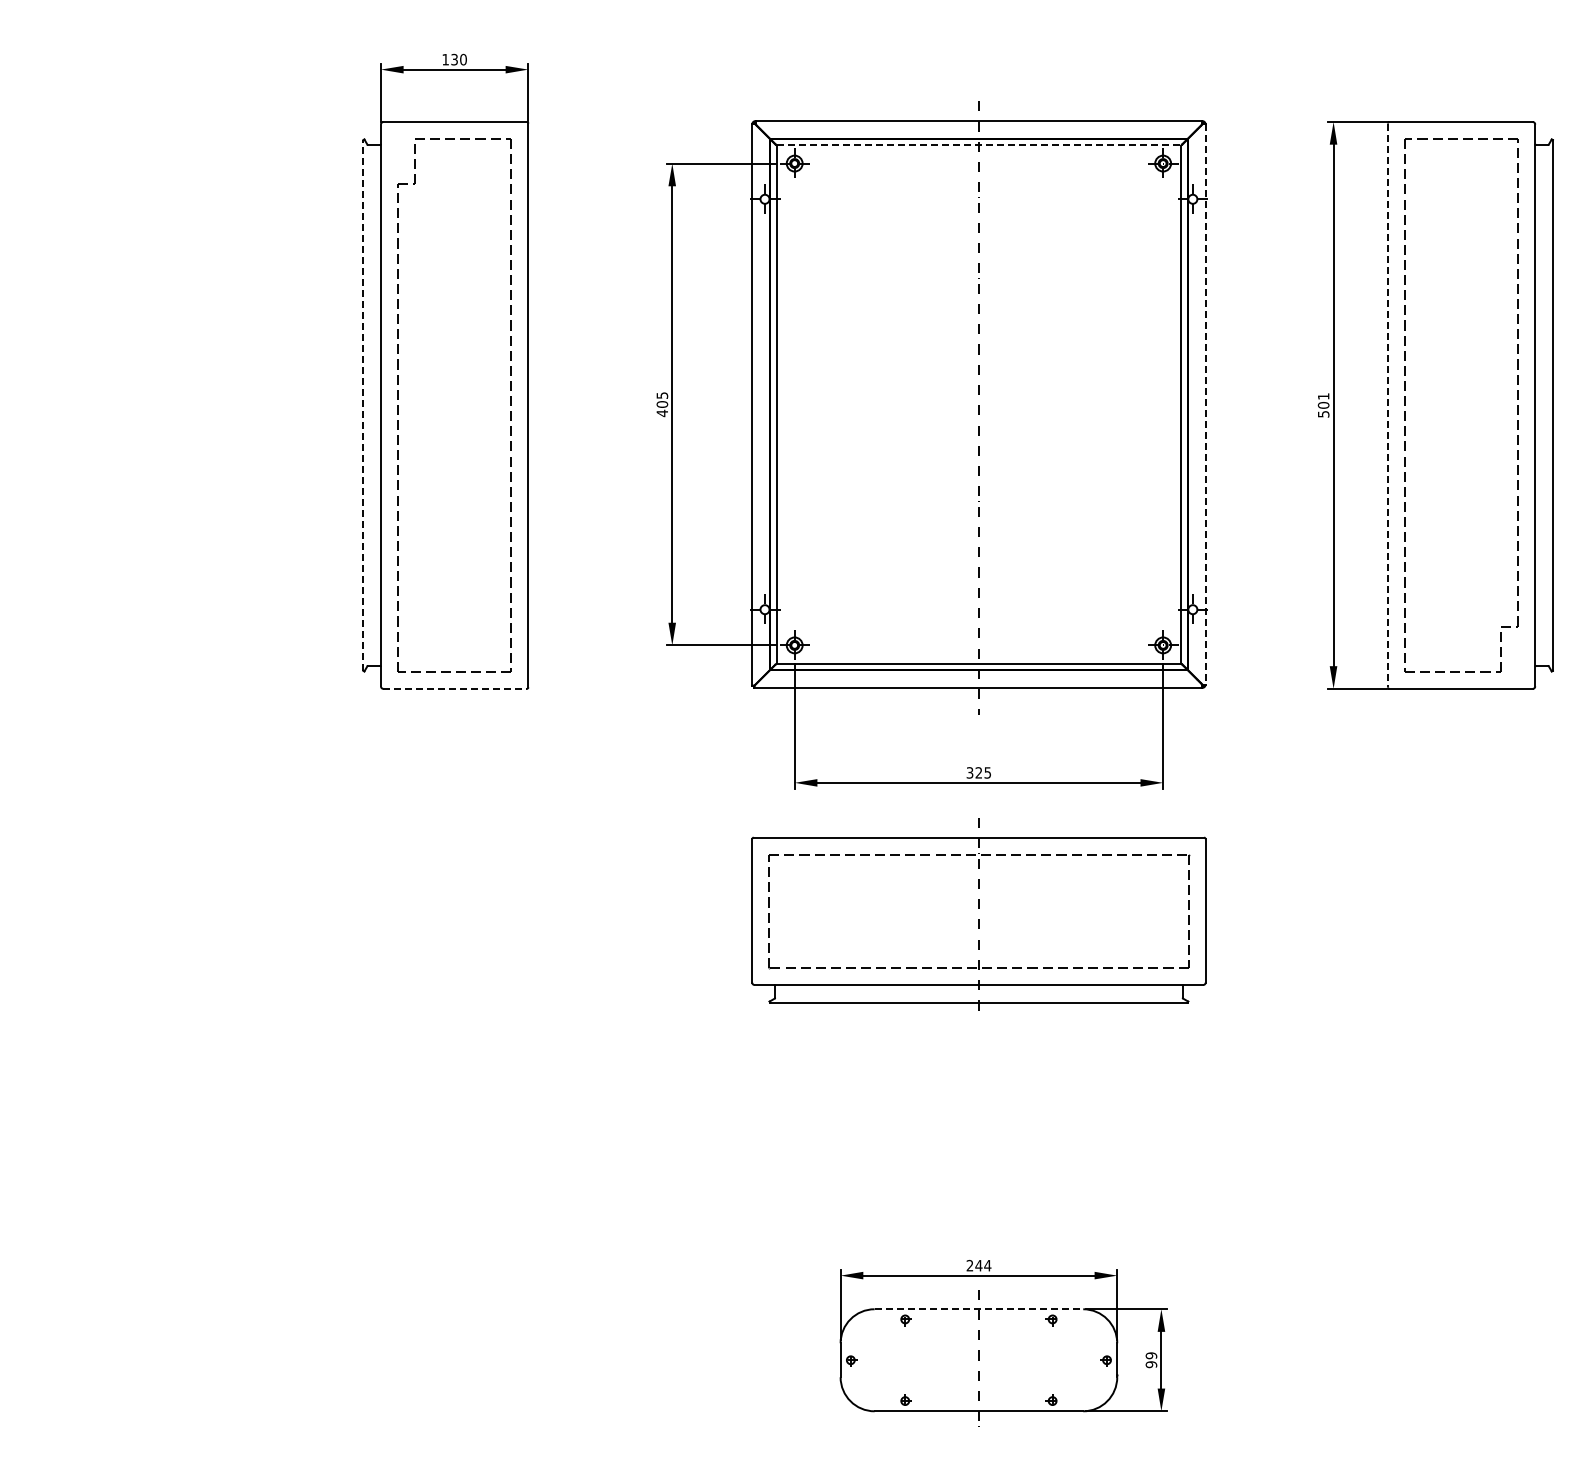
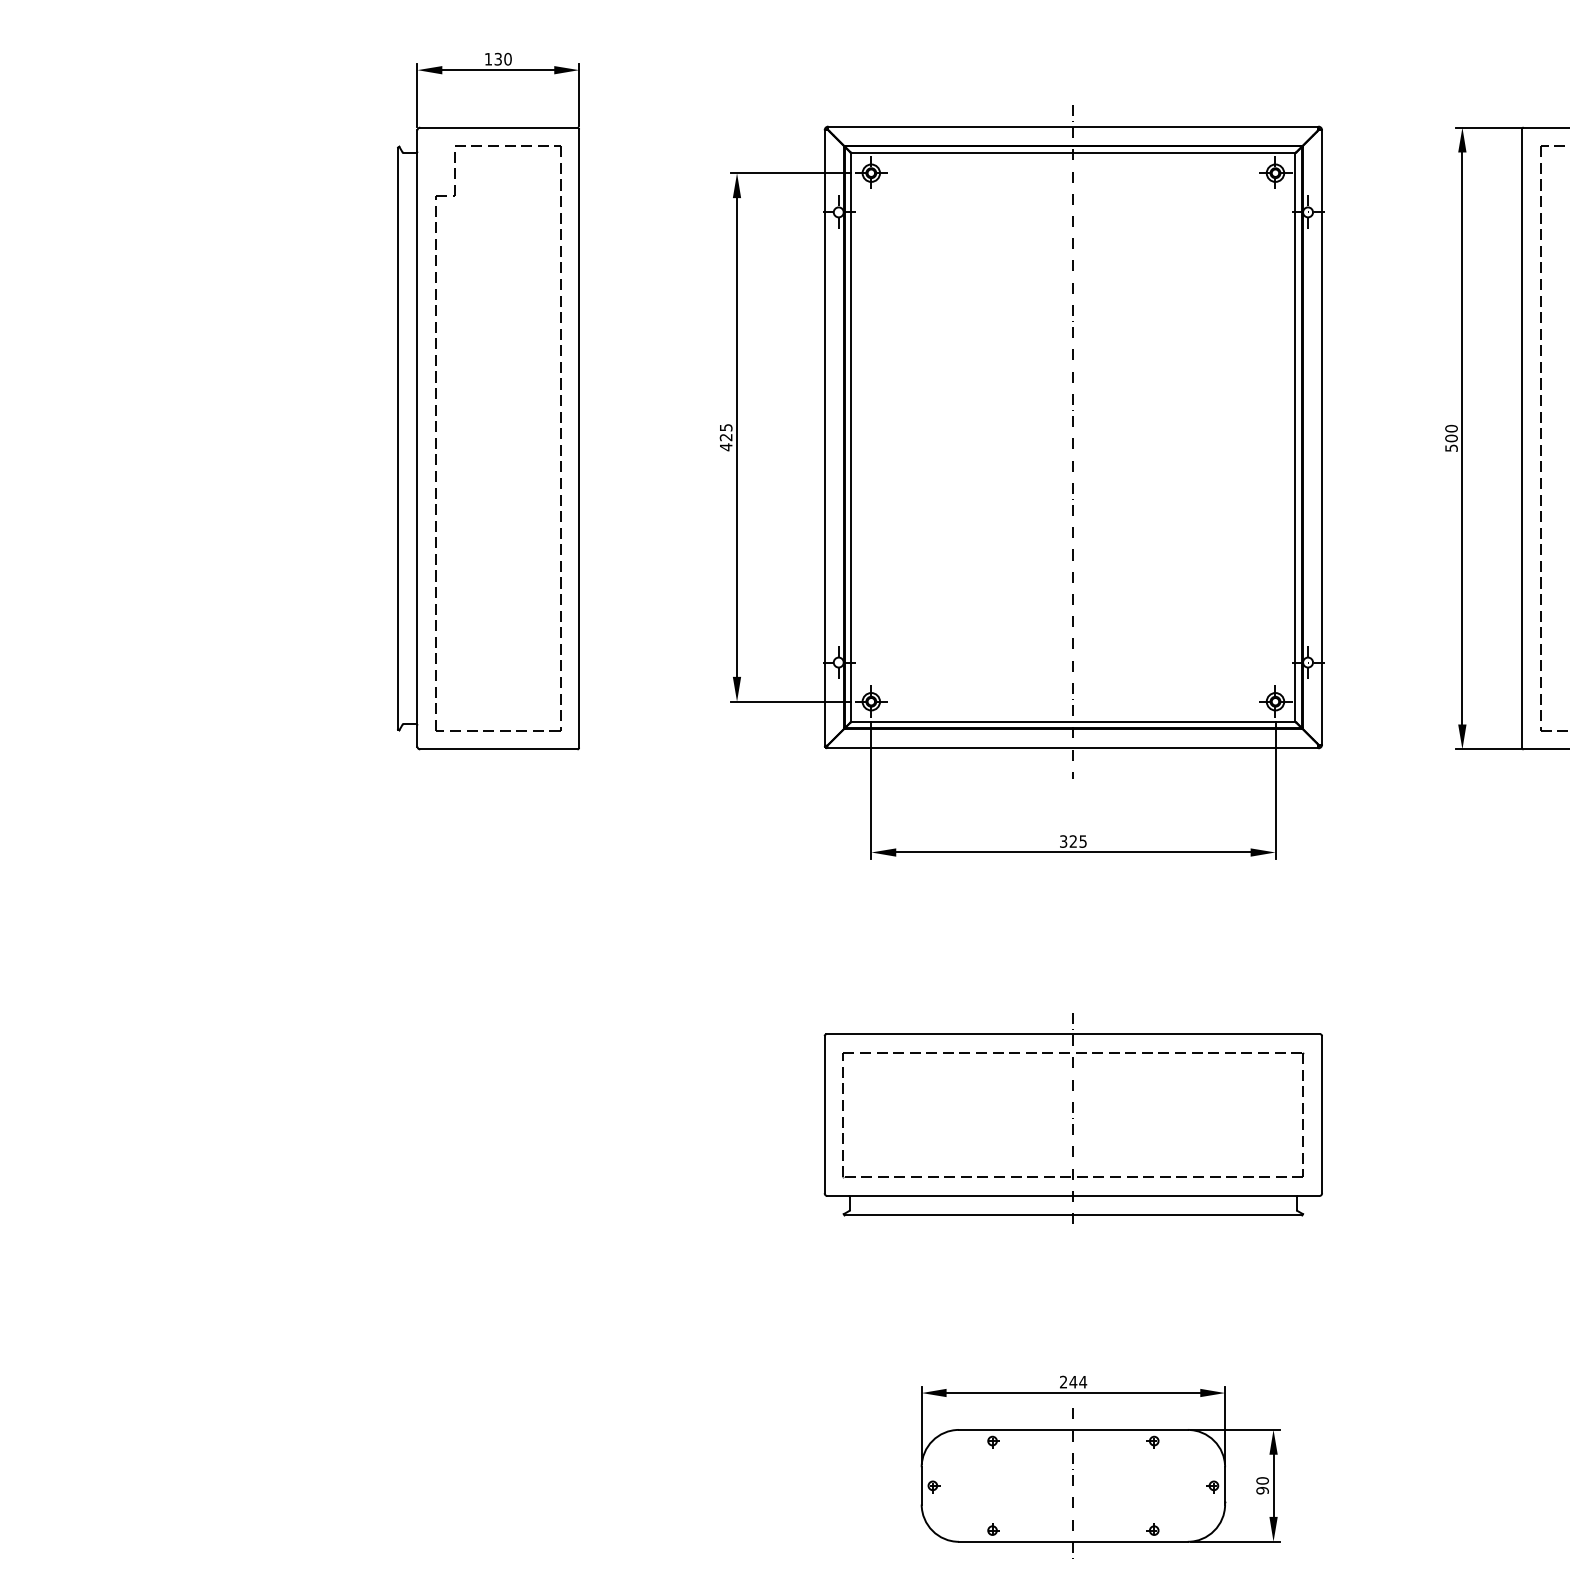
line: (979, 145) -> (1074, 153), dashed -> solid
text: (1323, 396) -> (1451, 428), 501 -> 500
line: (363, 404) -> (398, 437), dashed -> solid
text: (662, 404) -> (726, 437), 405 -> 425
line: (1205, 405) -> (1321, 438), dashed -> solid
line: (1387, 405) -> (1521, 438), dashed -> solid
line: (455, 688) -> (499, 748), dashed -> solid
part: (978, 914) -> (1072, 1118), moved
line: (979, 1309) -> (1074, 1430), dashed -> solid
text: (1151, 1355) -> (1262, 1480), 99 -> 90

